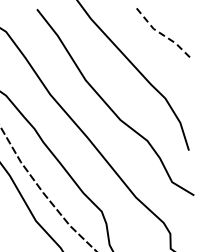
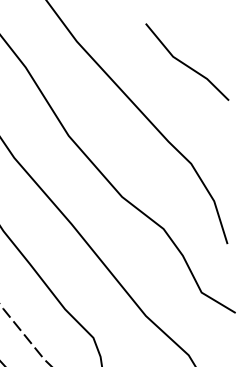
line: (161, 34) -> (185, 65), dashed -> solid

